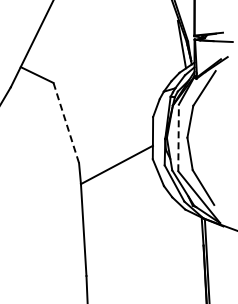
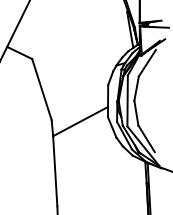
line: (66, 123) -> (42, 89), dashed -> solid
line: (178, 137) -> (127, 100), dashed -> solid

